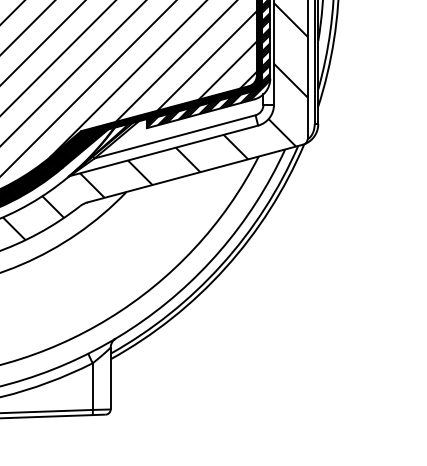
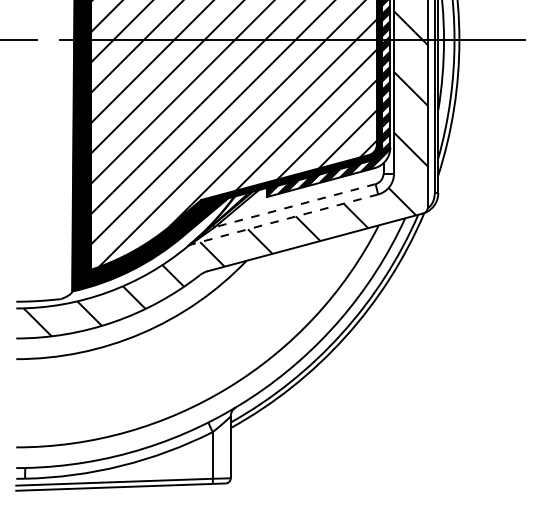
line: (174, 136) -> (294, 205), solid -> dashed
line: (163, 150) -> (283, 219), solid -> dashed

